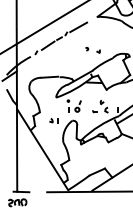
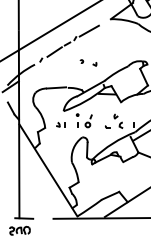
part: (92, 50) -> (88, 63), moved
part: (53, 120) -> (60, 124), moved

